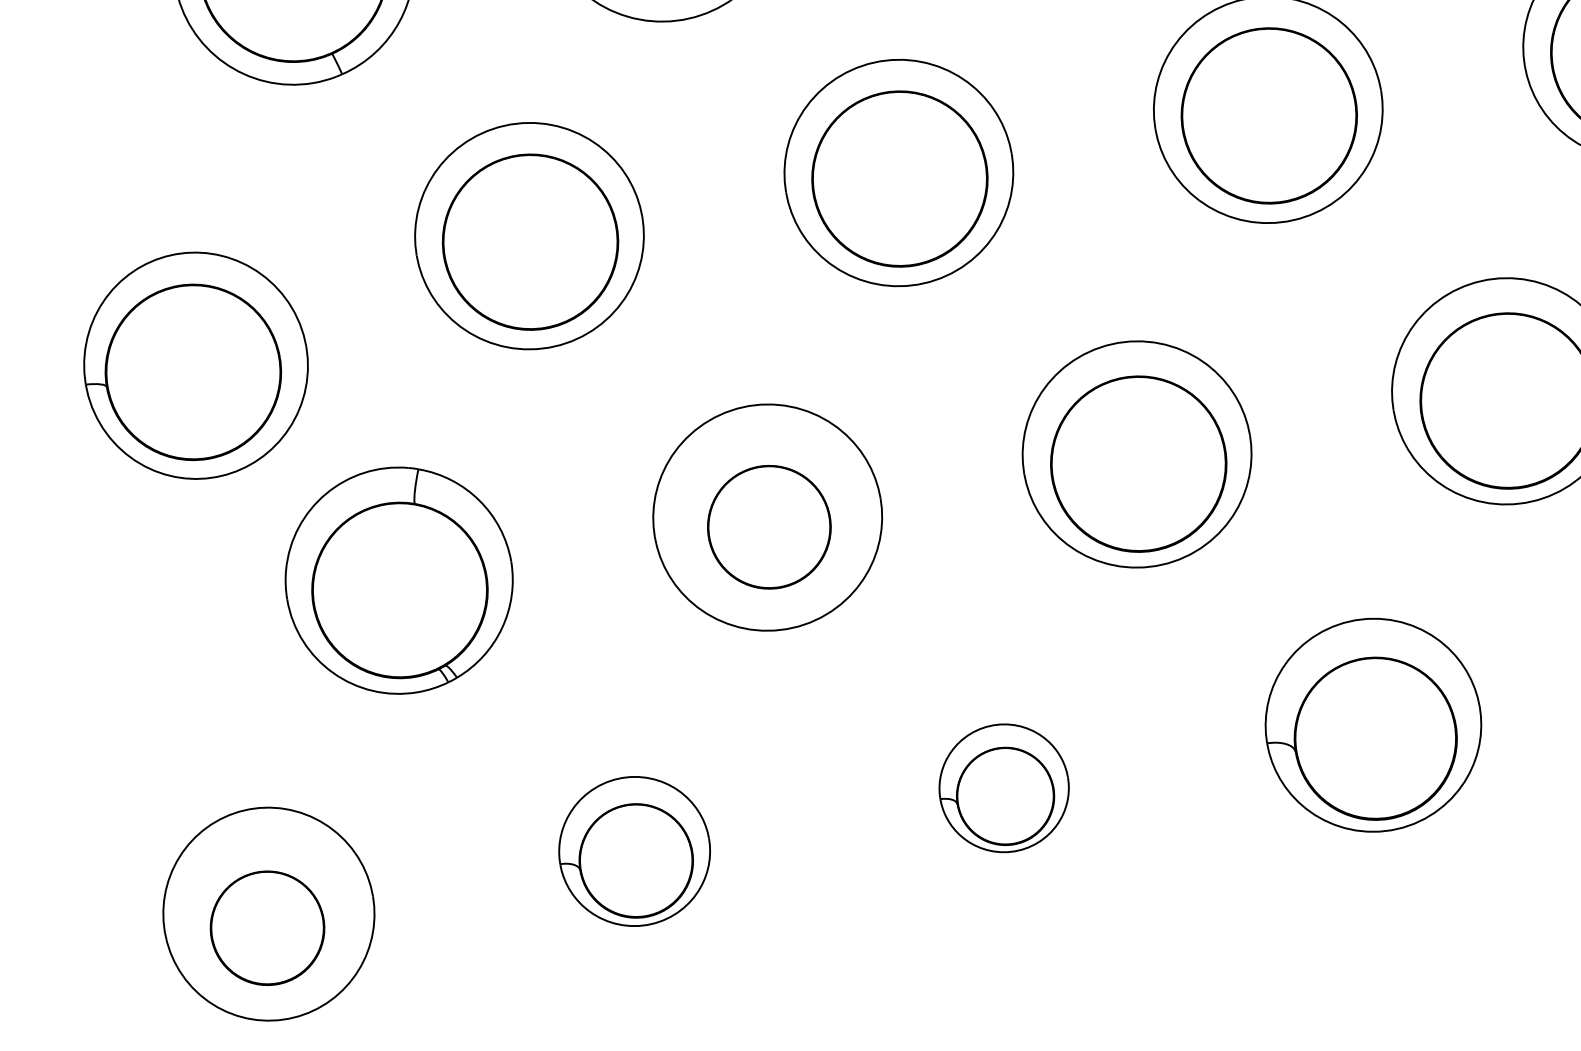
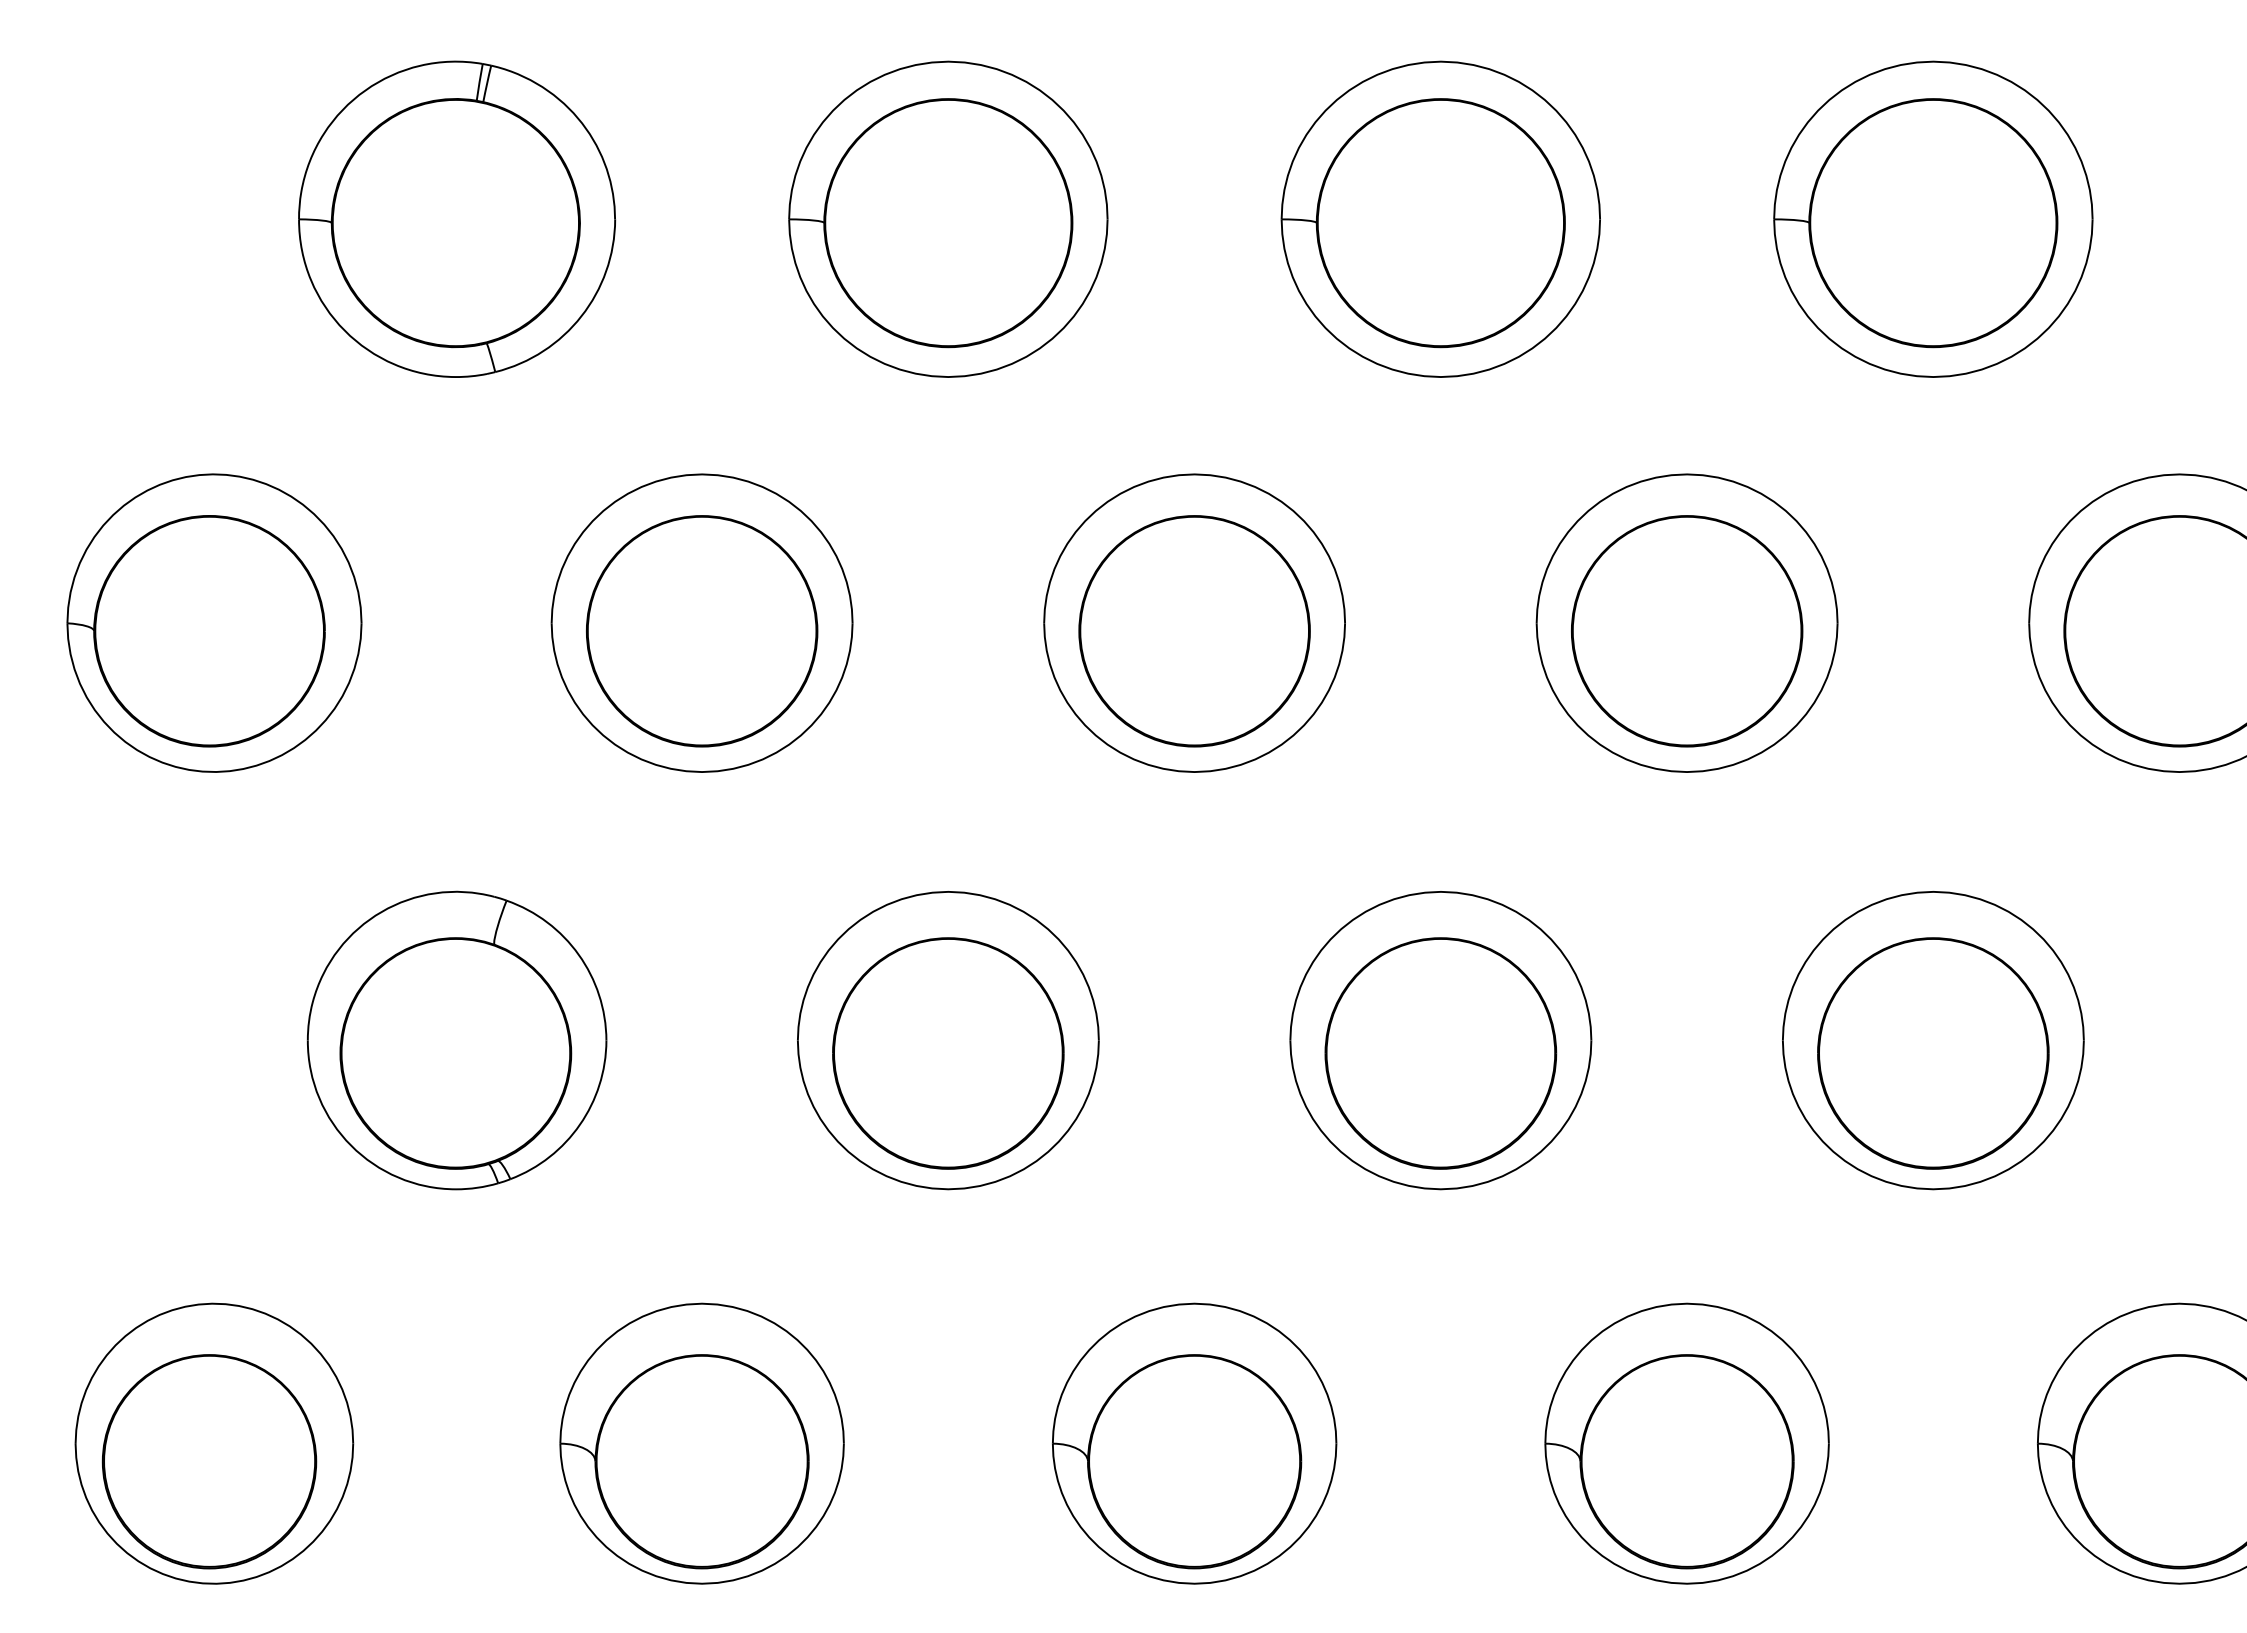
part: (195, 365) -> (214, 622), moved
part: (769, 527) -> (948, 1053), size x1.43
part: (1003, 788) -> (1194, 1443), size x1.67
part: (634, 851) -> (701, 1443), size x1.43
part: (267, 928) -> (209, 1461), size x1.43

